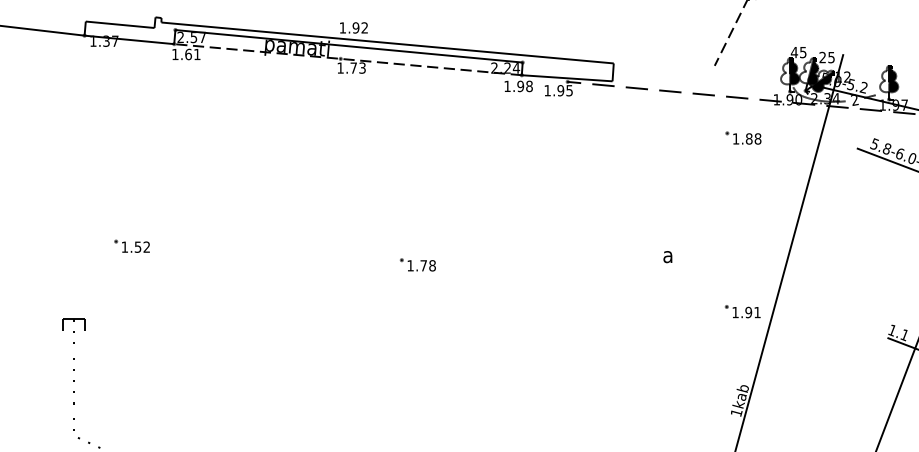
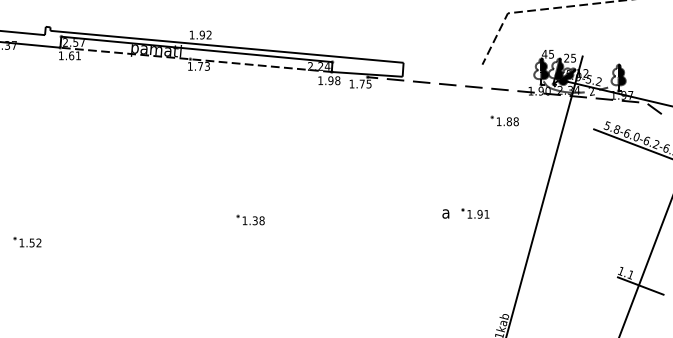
text: (560, 90) -> (362, 83), 1.95 -> 1.75
part: (131, 245) -> (27, 241), moved
text: (423, 265) -> (255, 220), 1.78 -> 1.38
part: (742, 311) -> (475, 213), moved

